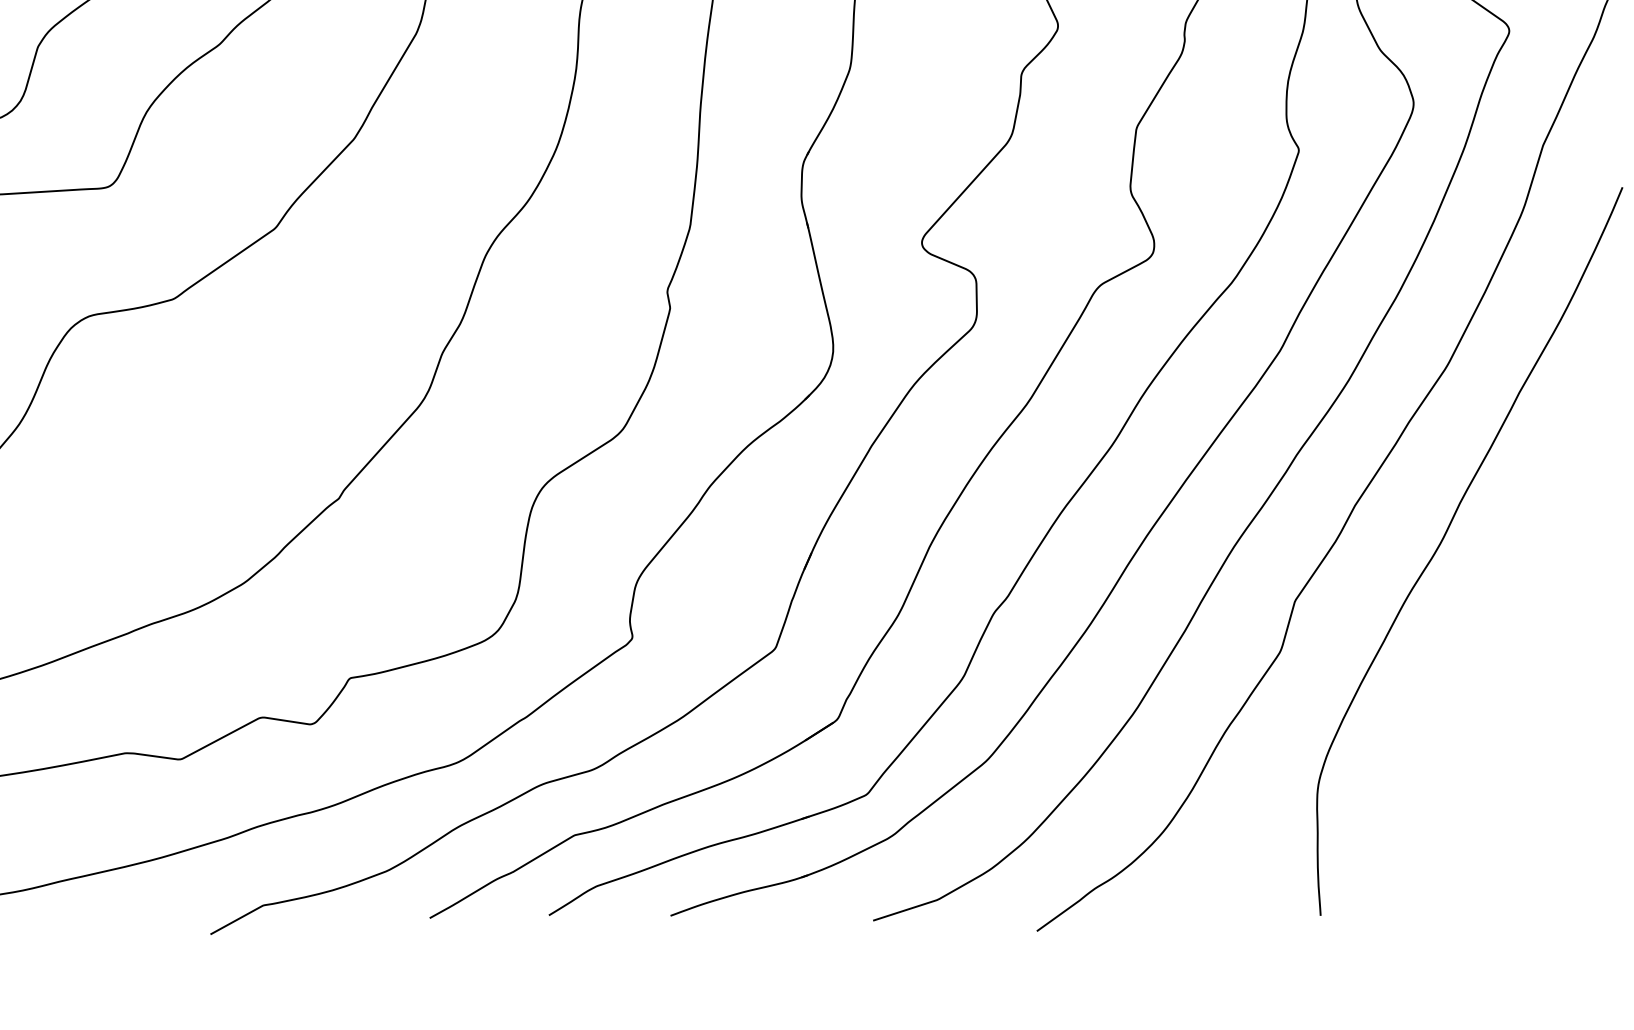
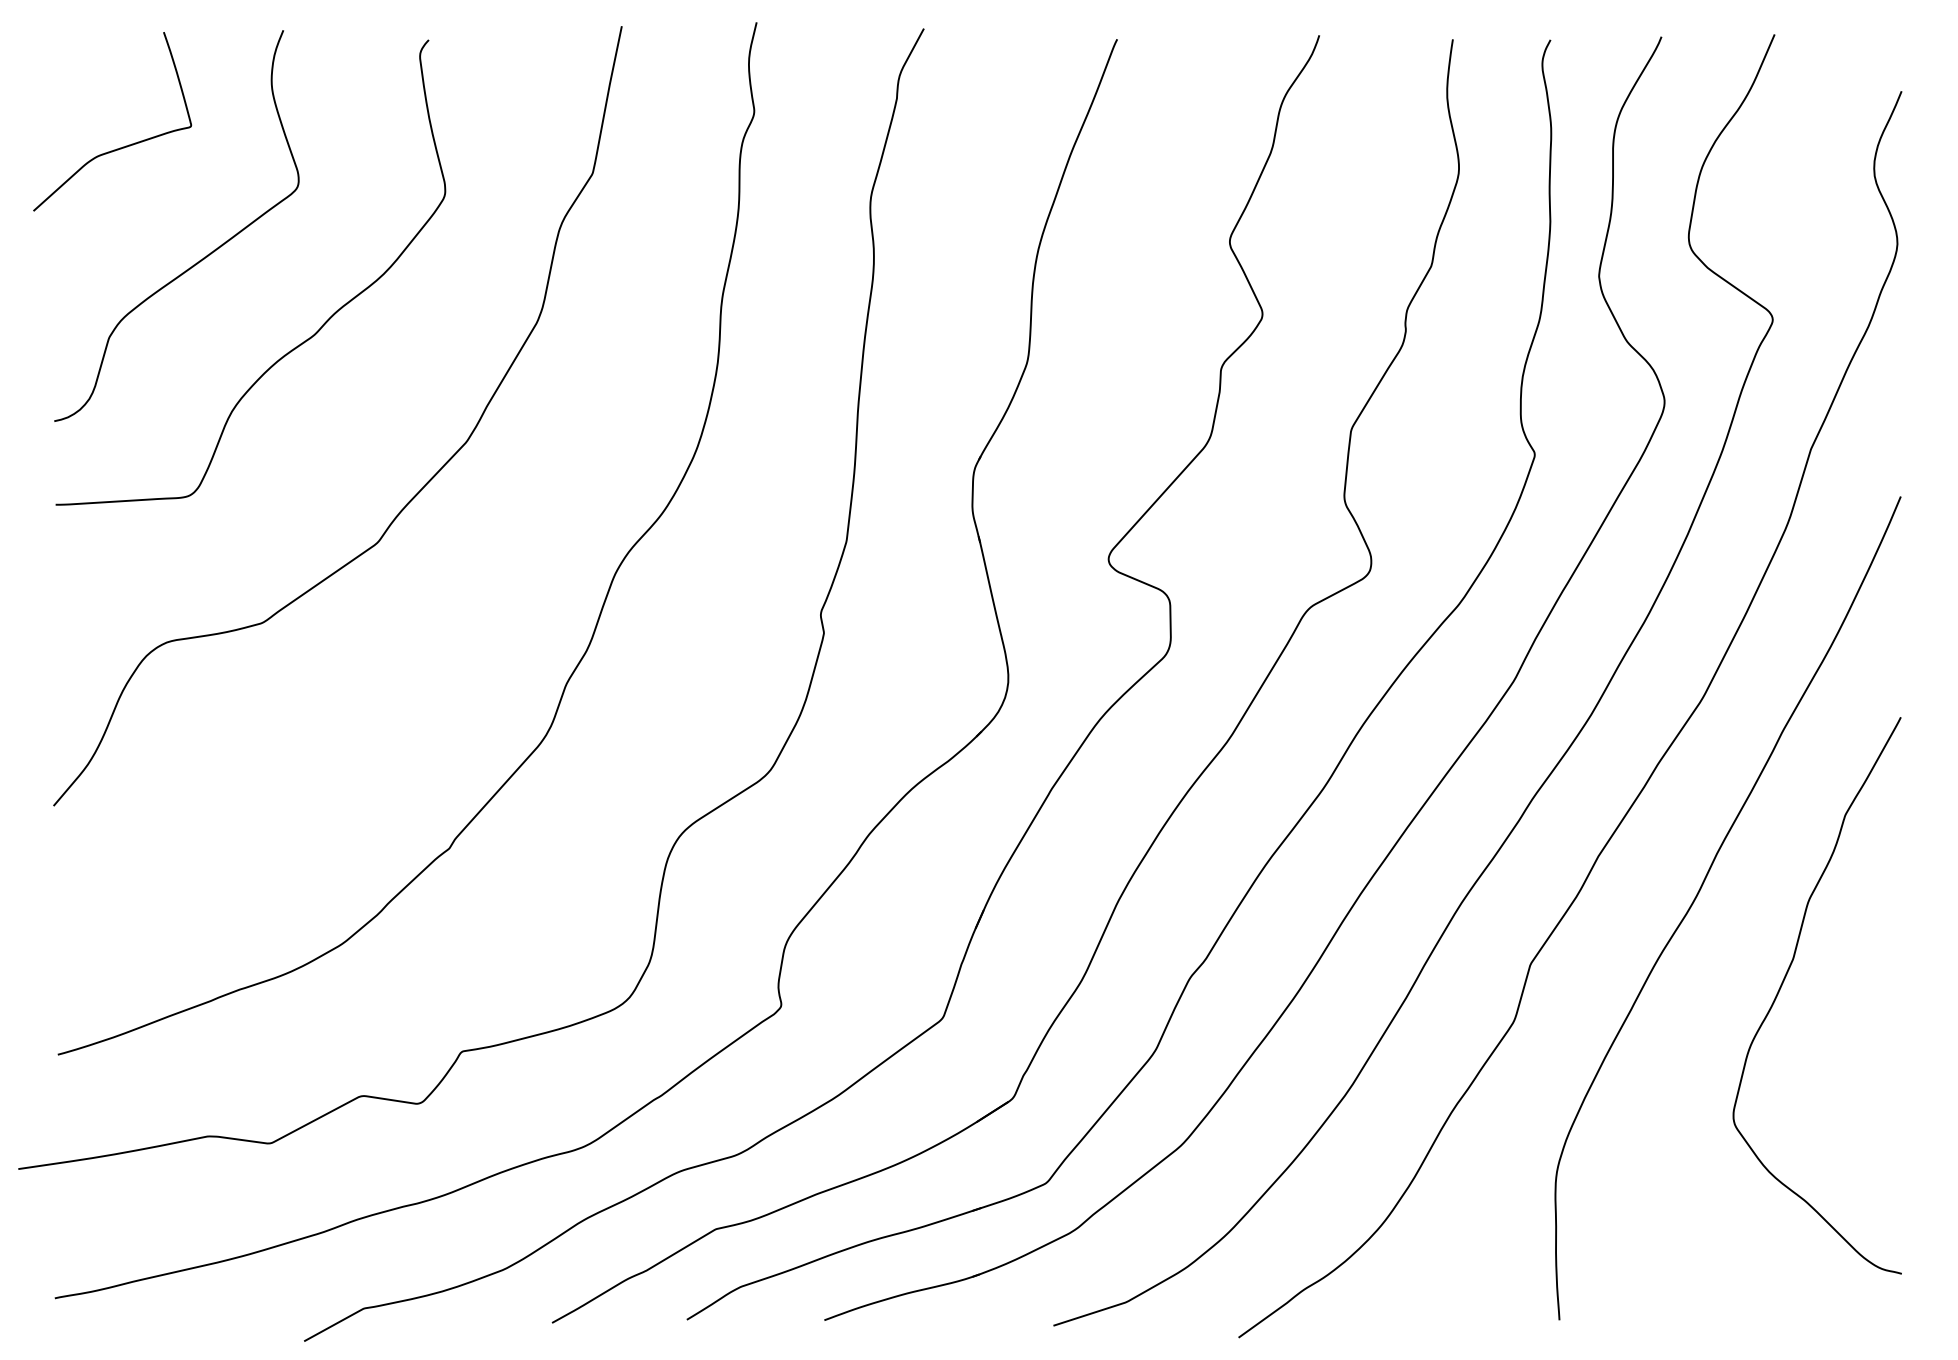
curve: (1520, 614) -> (1785, 979), added

